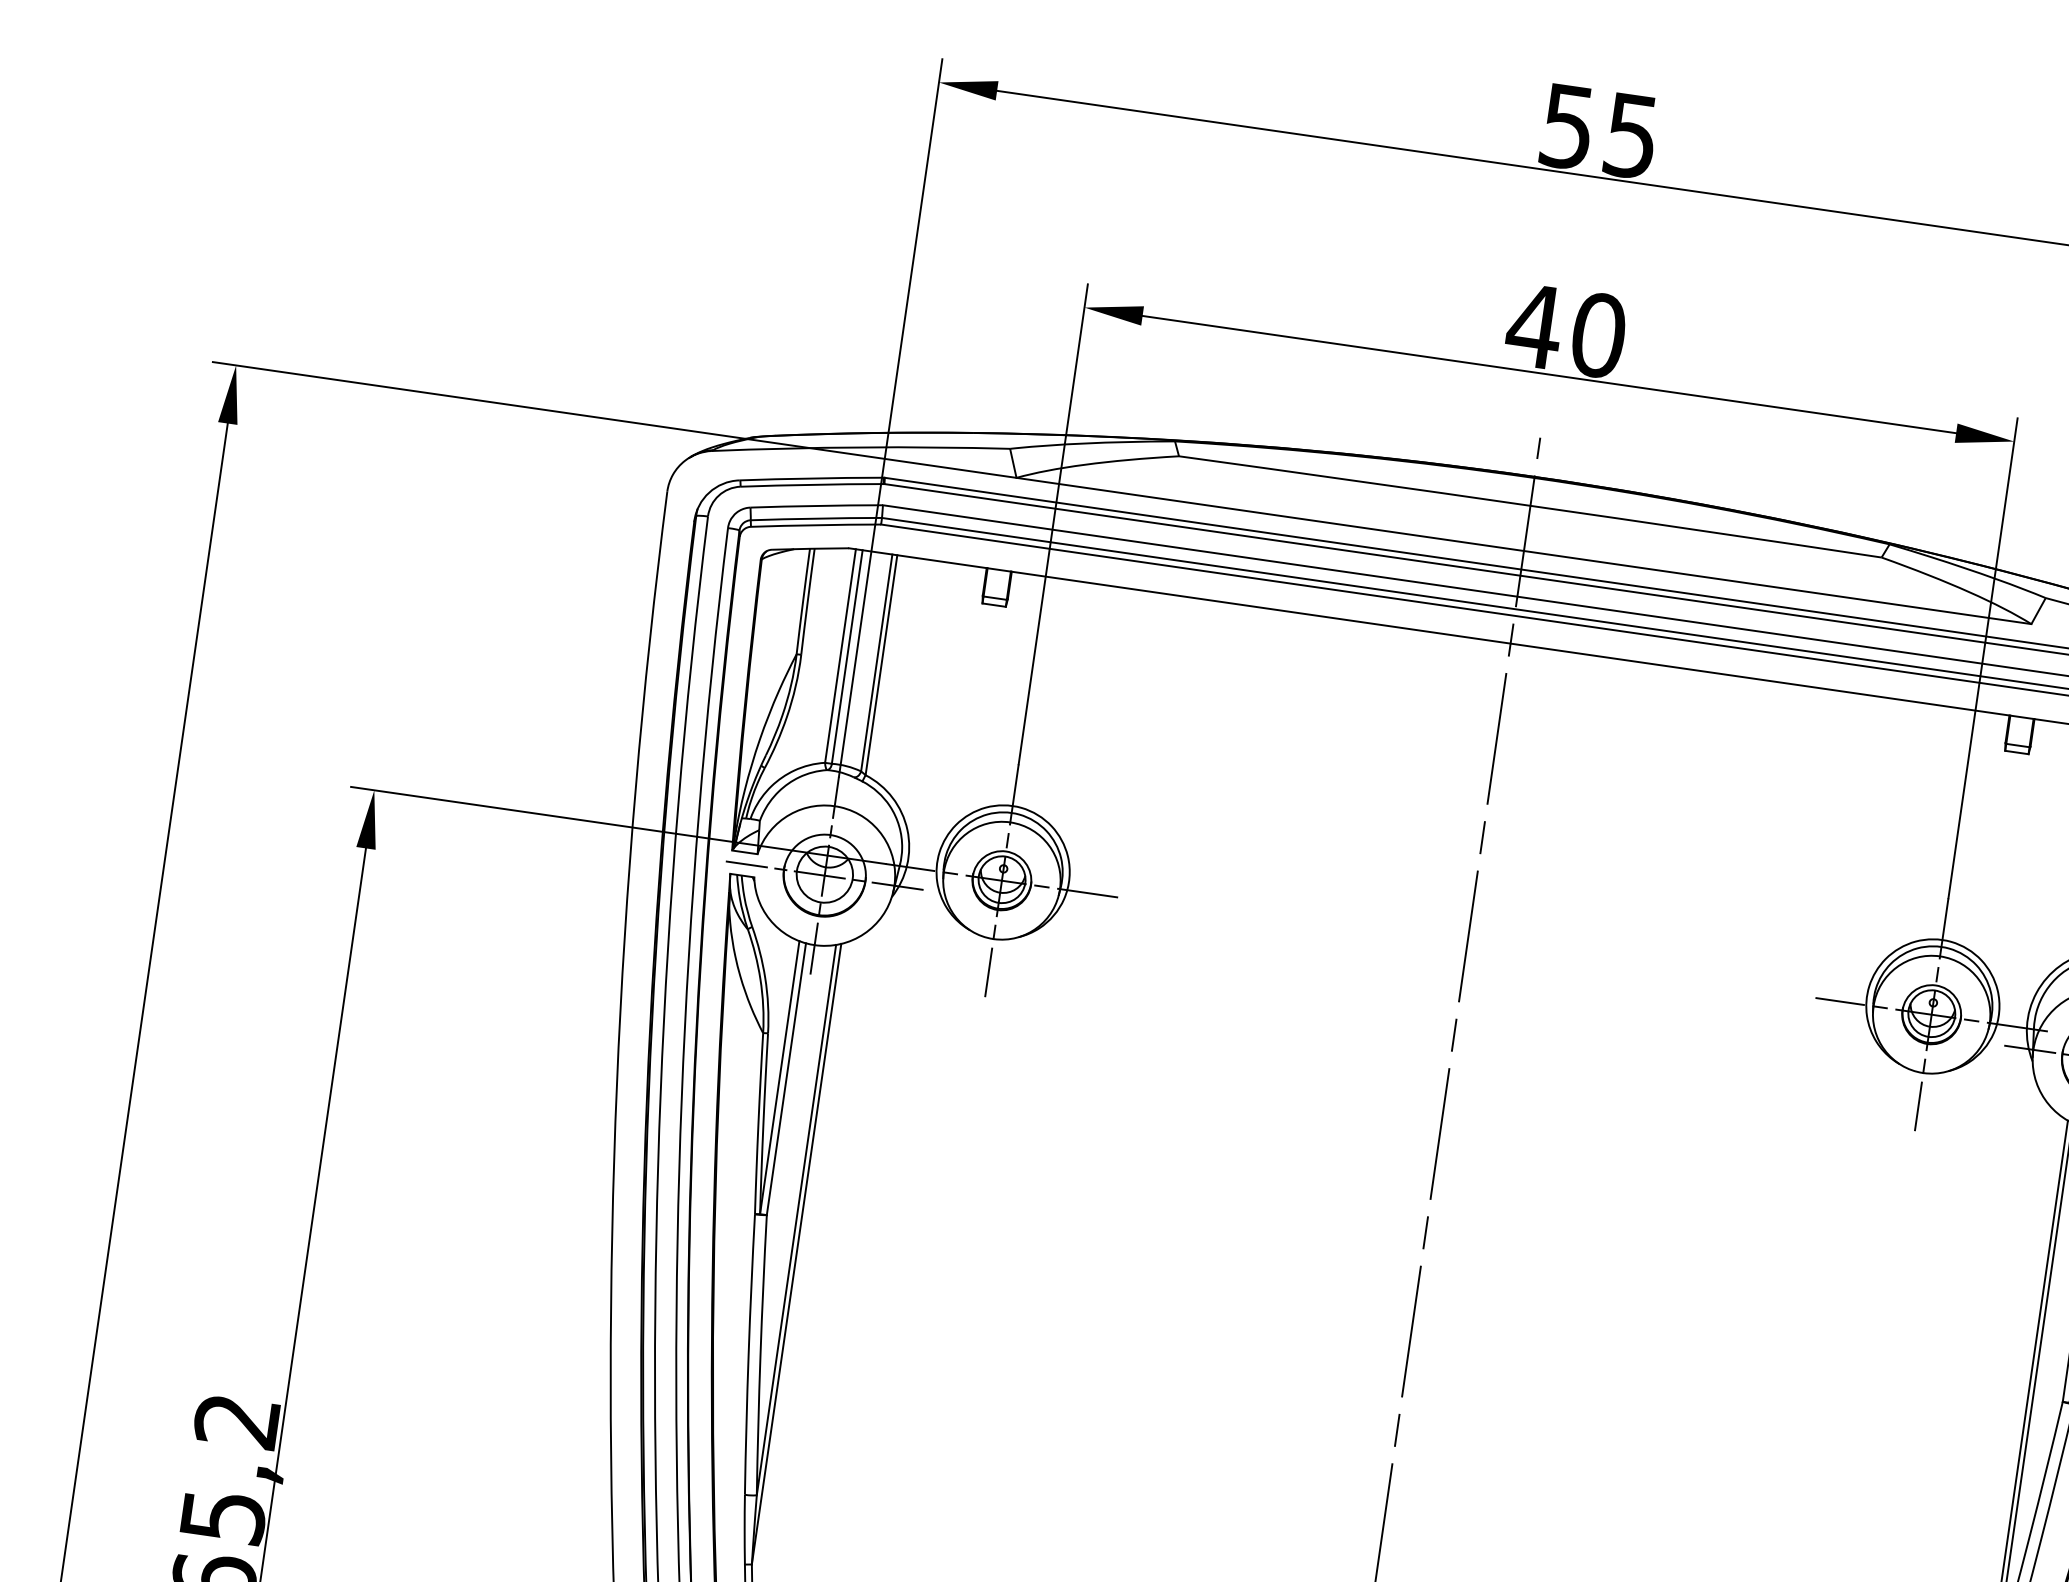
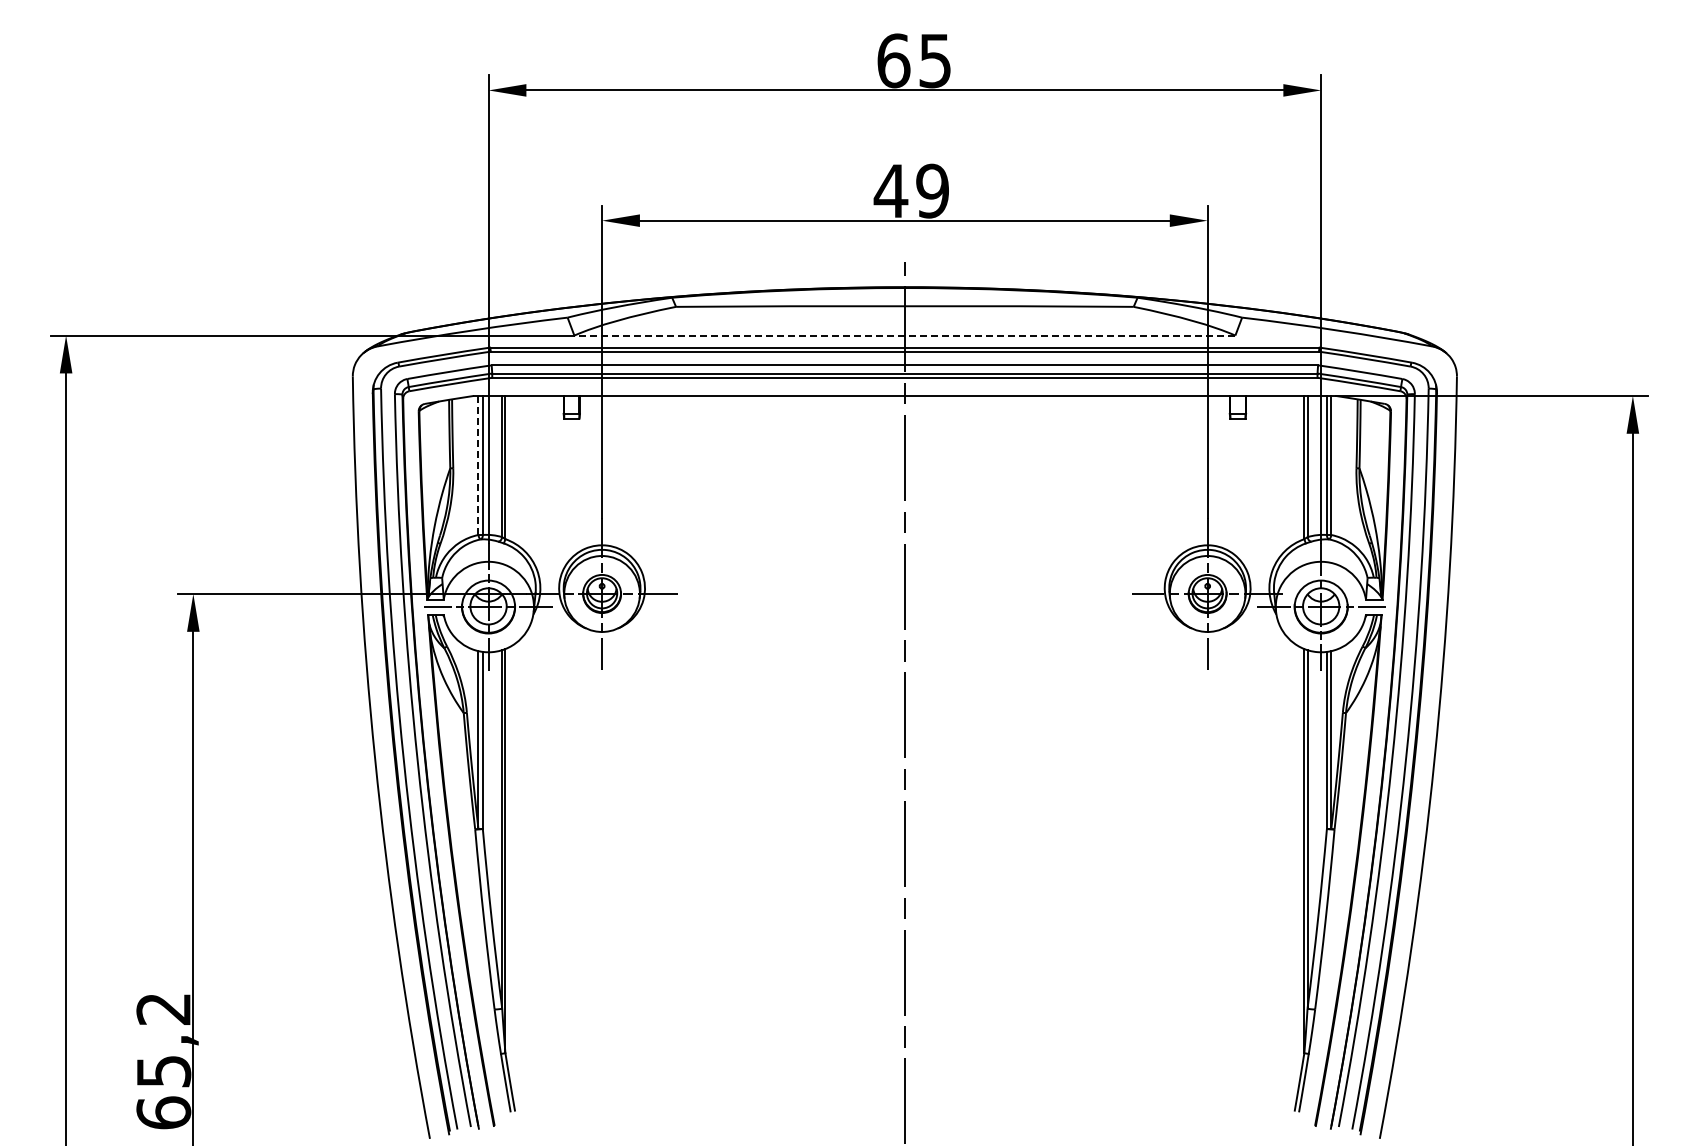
text: (1567, 126) -> (893, 60), 55 -> 65
text: (1598, 334) -> (932, 190), 40 -> 49
line: (1523, 550) -> (904, 335), solid -> dashed
line: (840, 656) -> (478, 465), solid -> dashed

